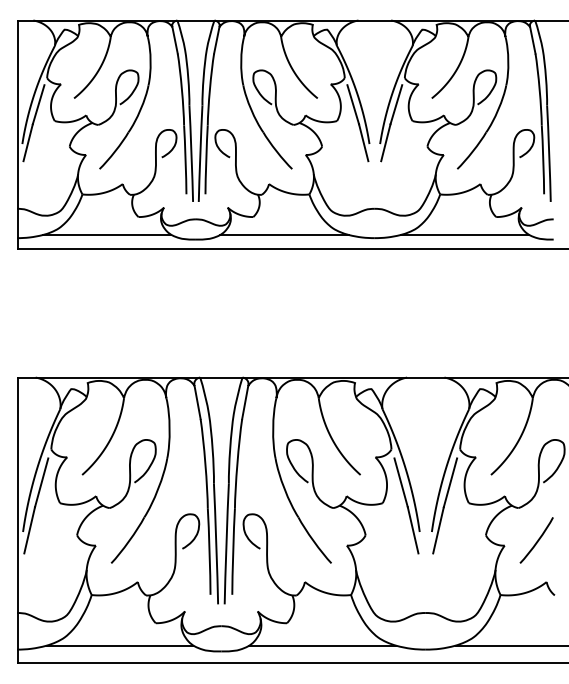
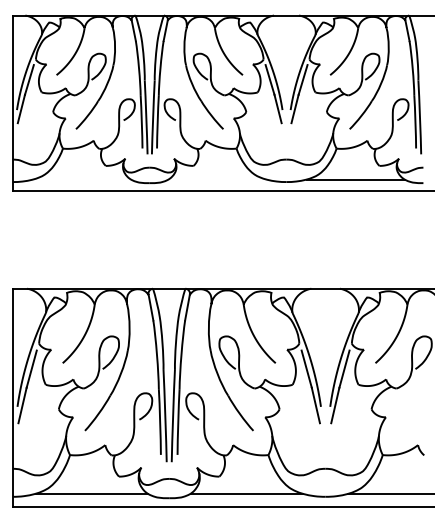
line: (107, 234) -> (82, 179), removed
line: (284, 234) -> (217, 179), removed
curve: (537, 540) -> (411, 413), removed

